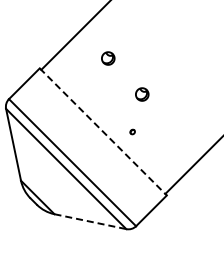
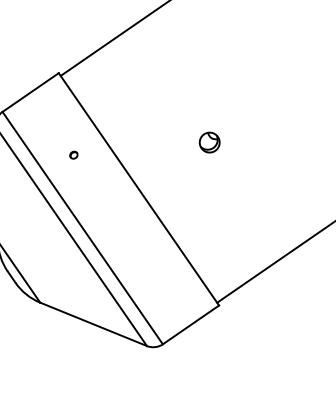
part: (108, 58) -> (167, 77), removed
line: (103, 131) -> (139, 188), dashed -> solid
part: (132, 131) -> (73, 154), moved
line: (90, 221) -> (93, 324), dashed -> solid

